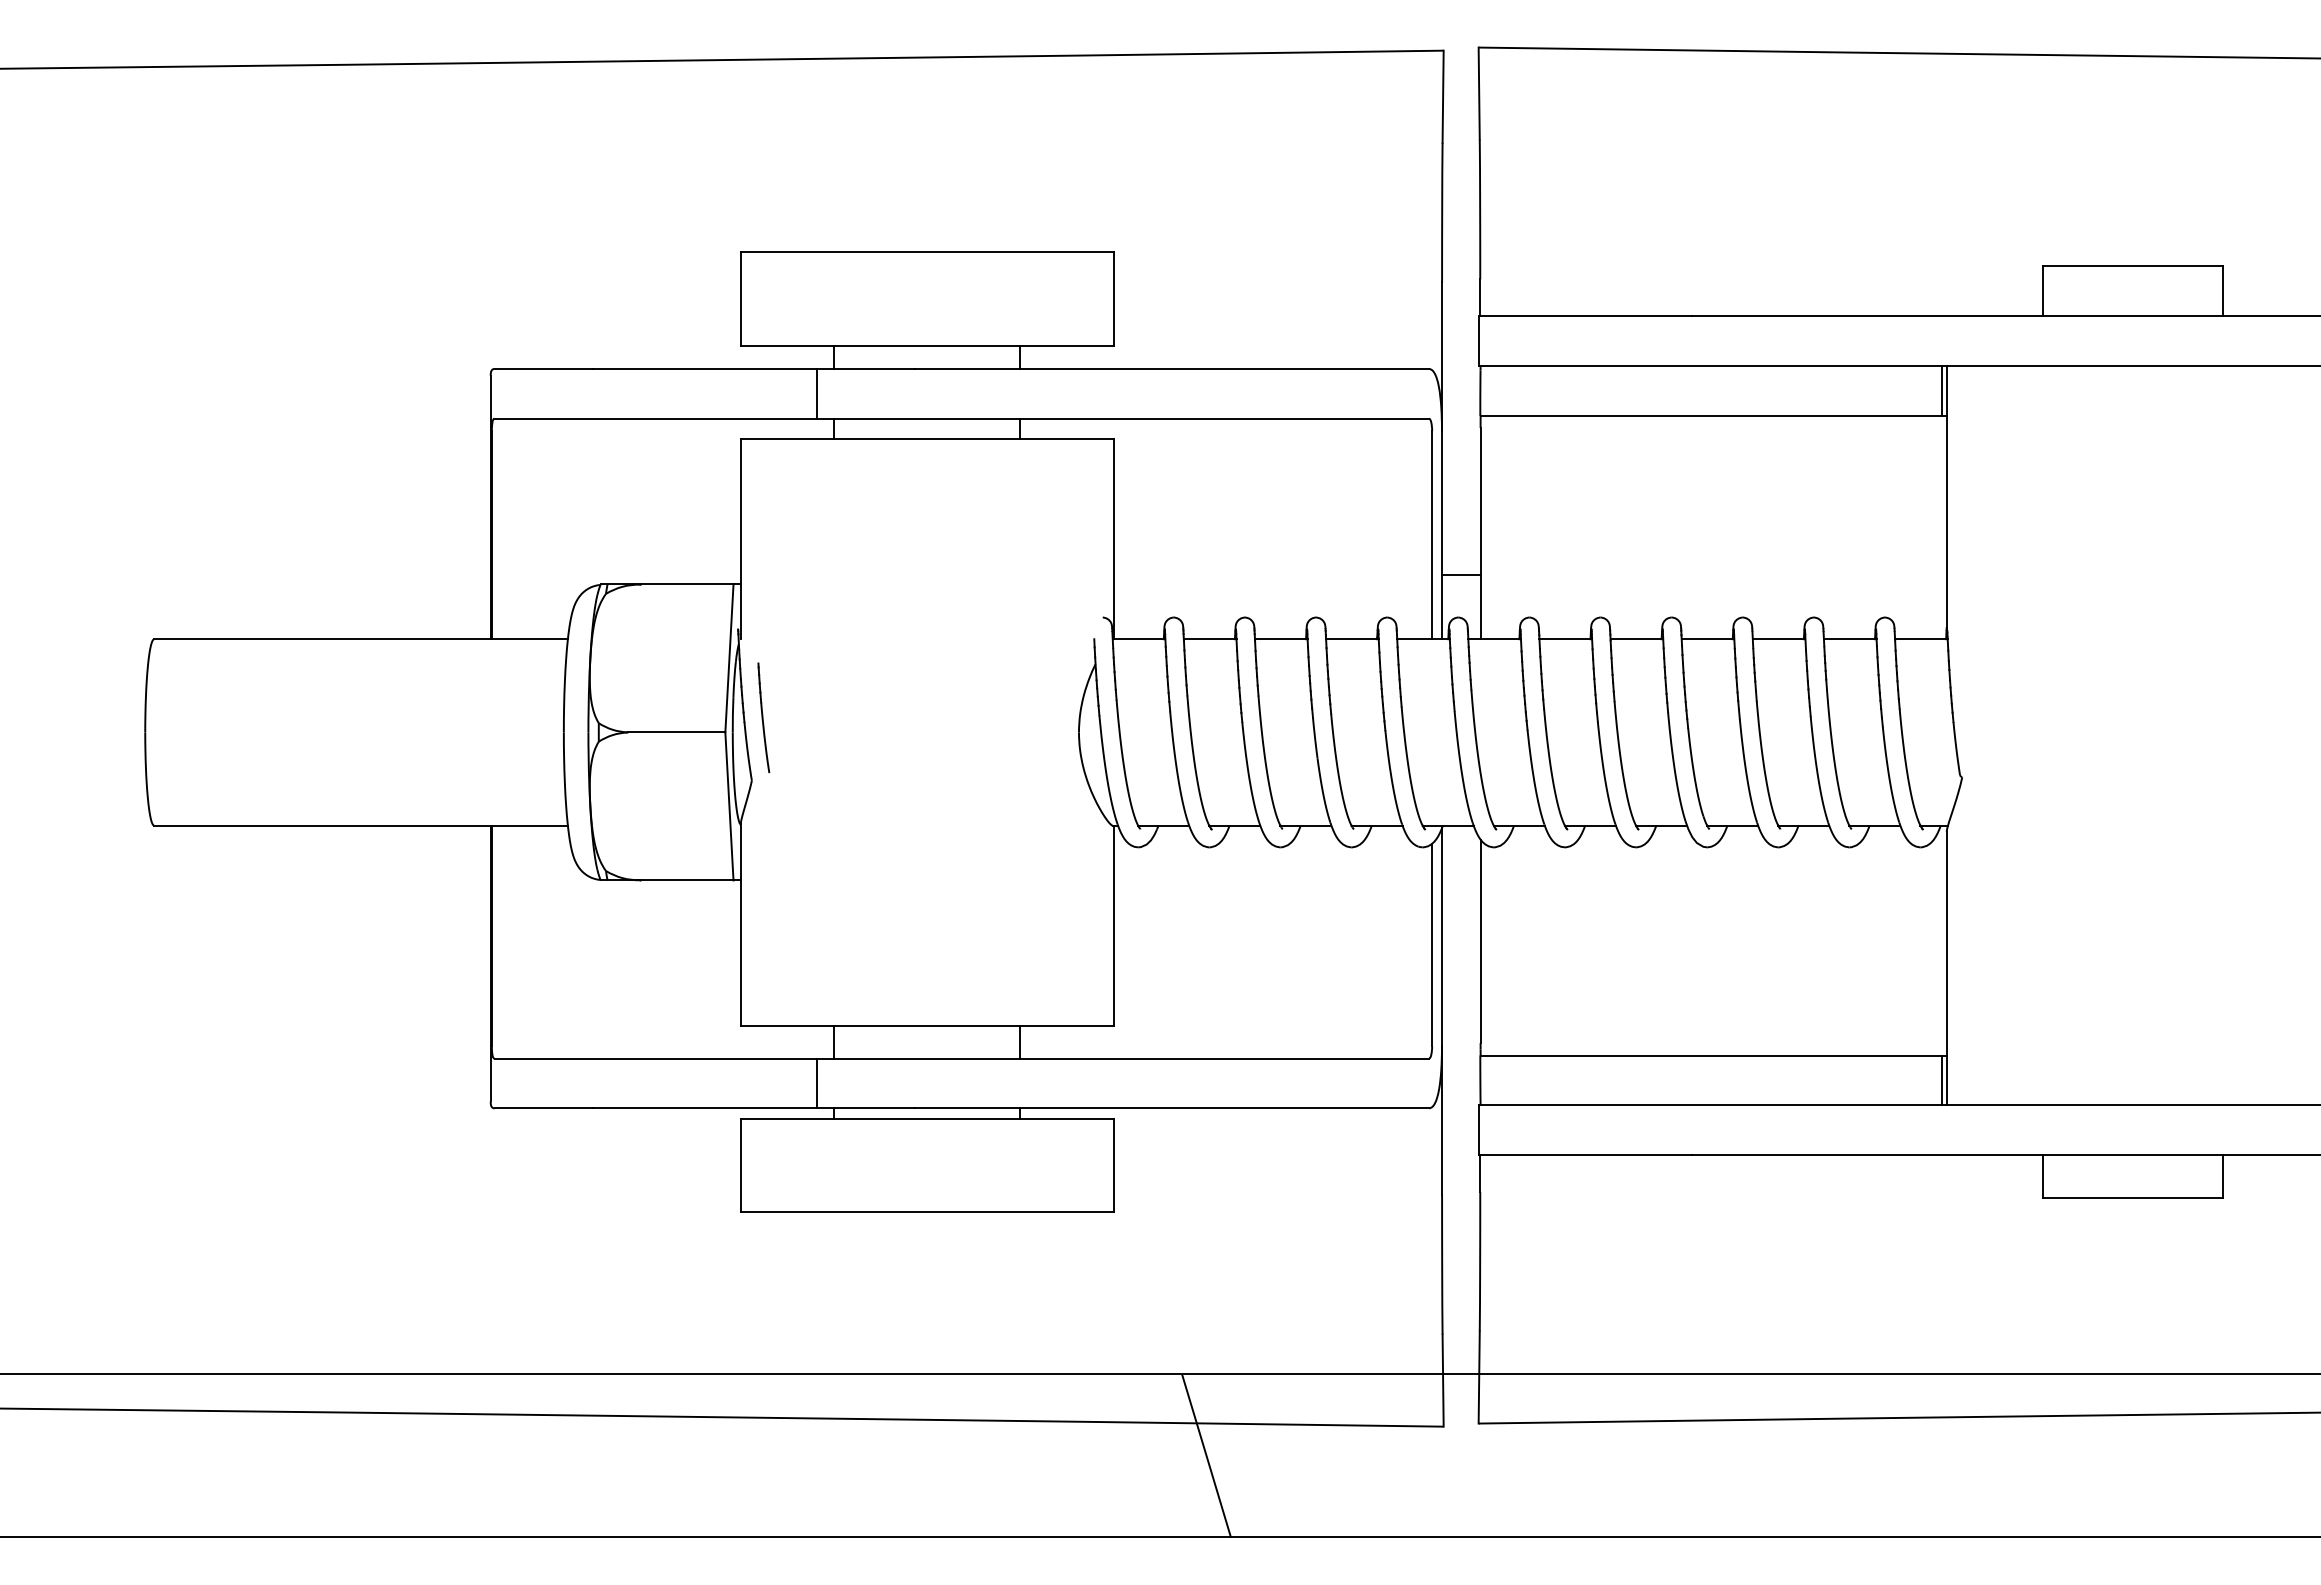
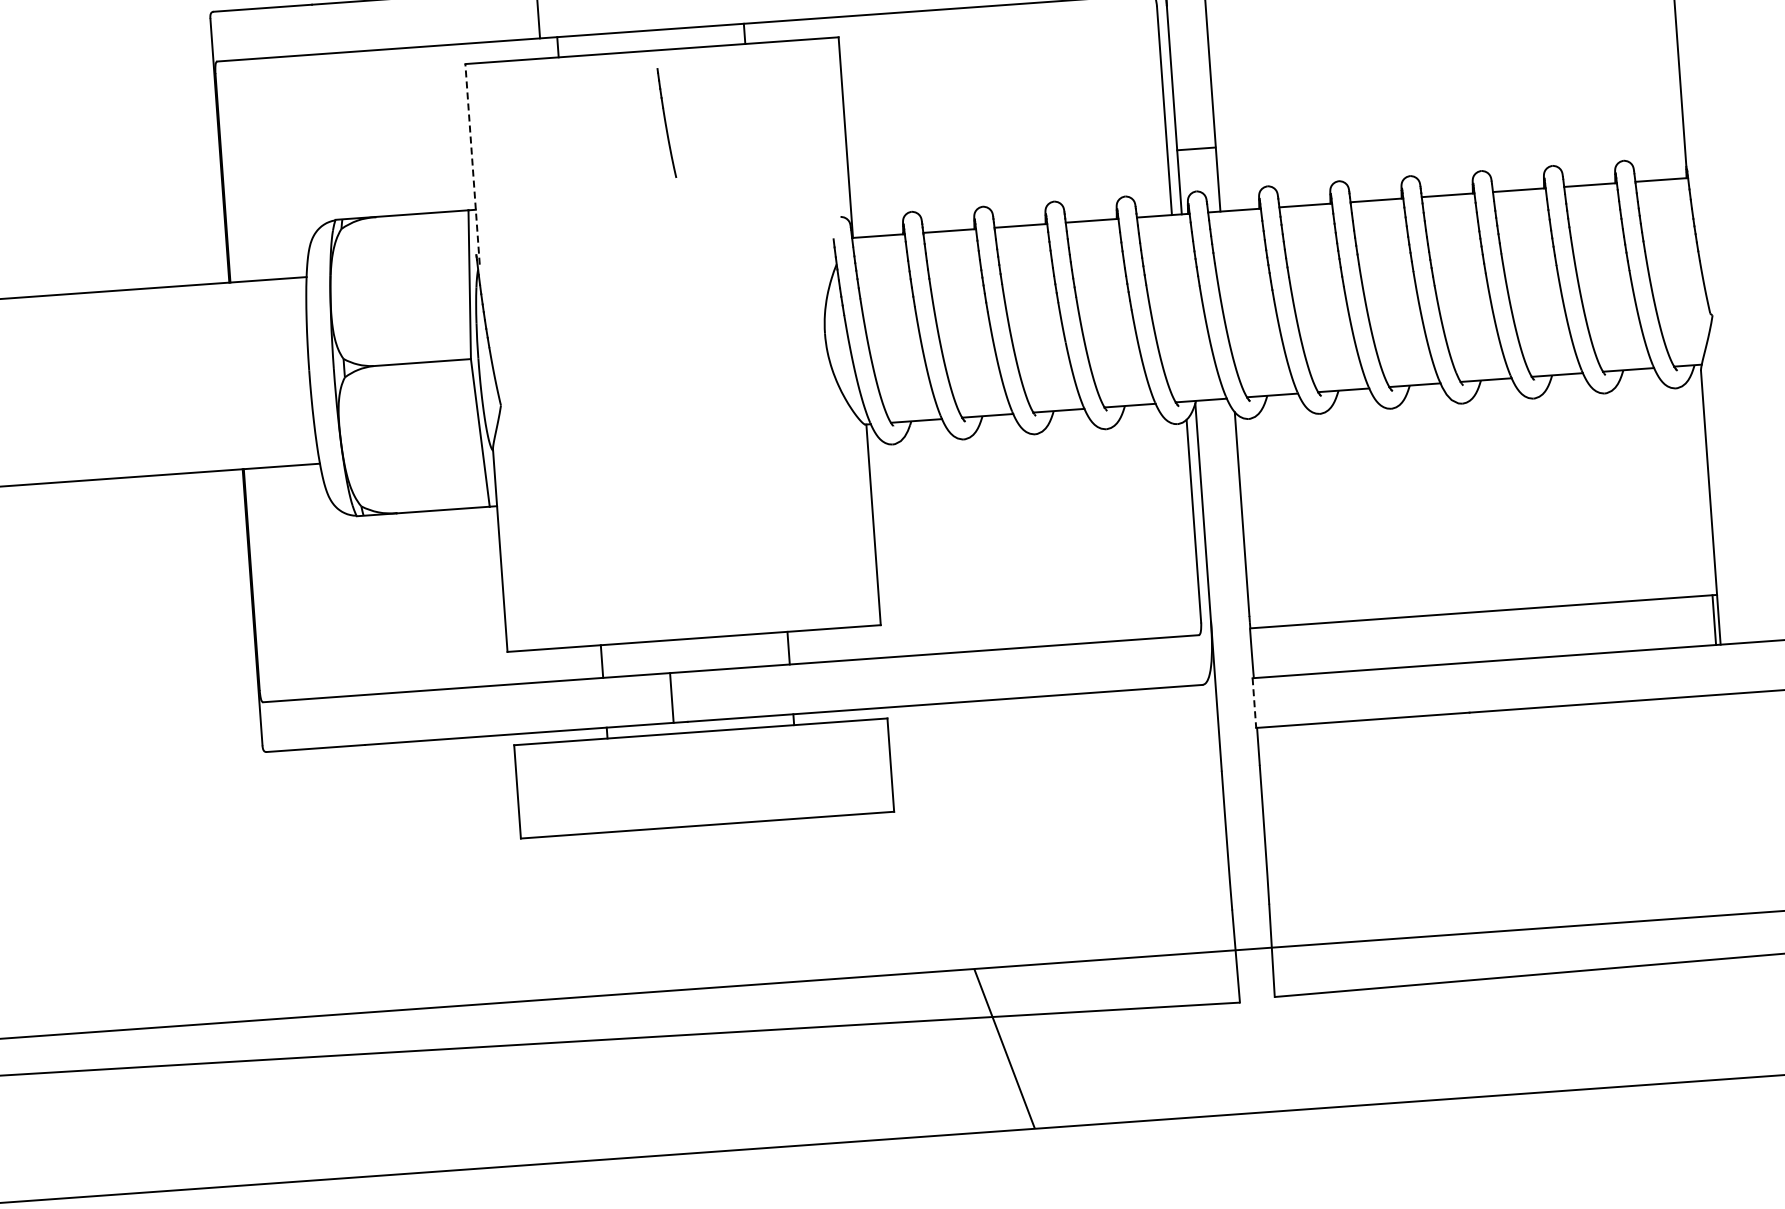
line: (740, 538) -> (472, 163), solid -> dashed
part: (763, 717) -> (666, 122), moved
line: (816, 1083) -> (671, 698), moved
line: (1479, 1130) -> (1254, 703), solid -> dashed

